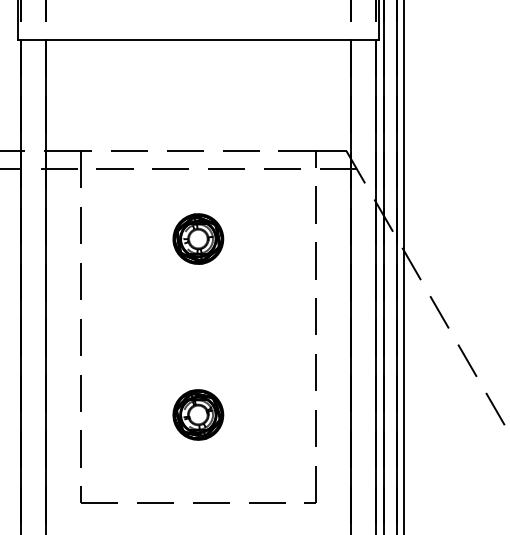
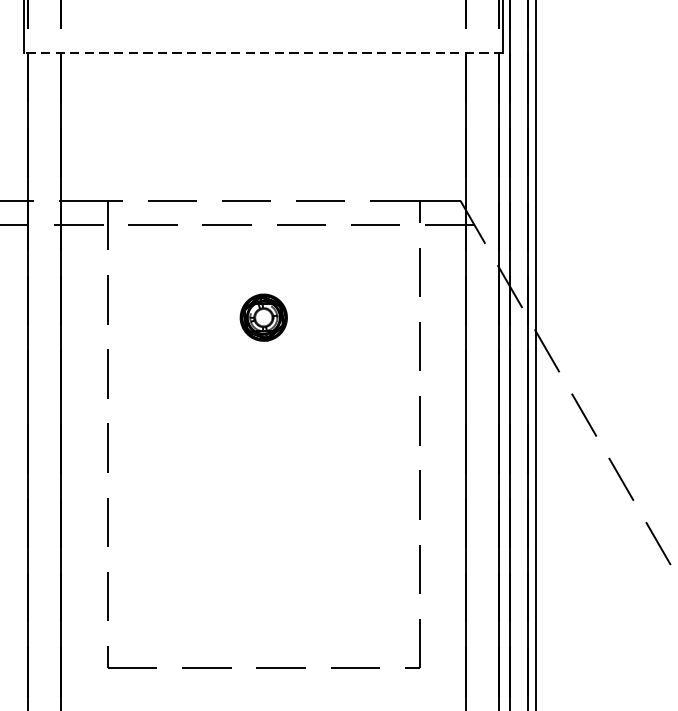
line: (197, 39) -> (262, 52), solid -> dashed
part: (198, 238) -> (263, 316), size x0.7
part: (198, 414) -> (263, 550), removed

